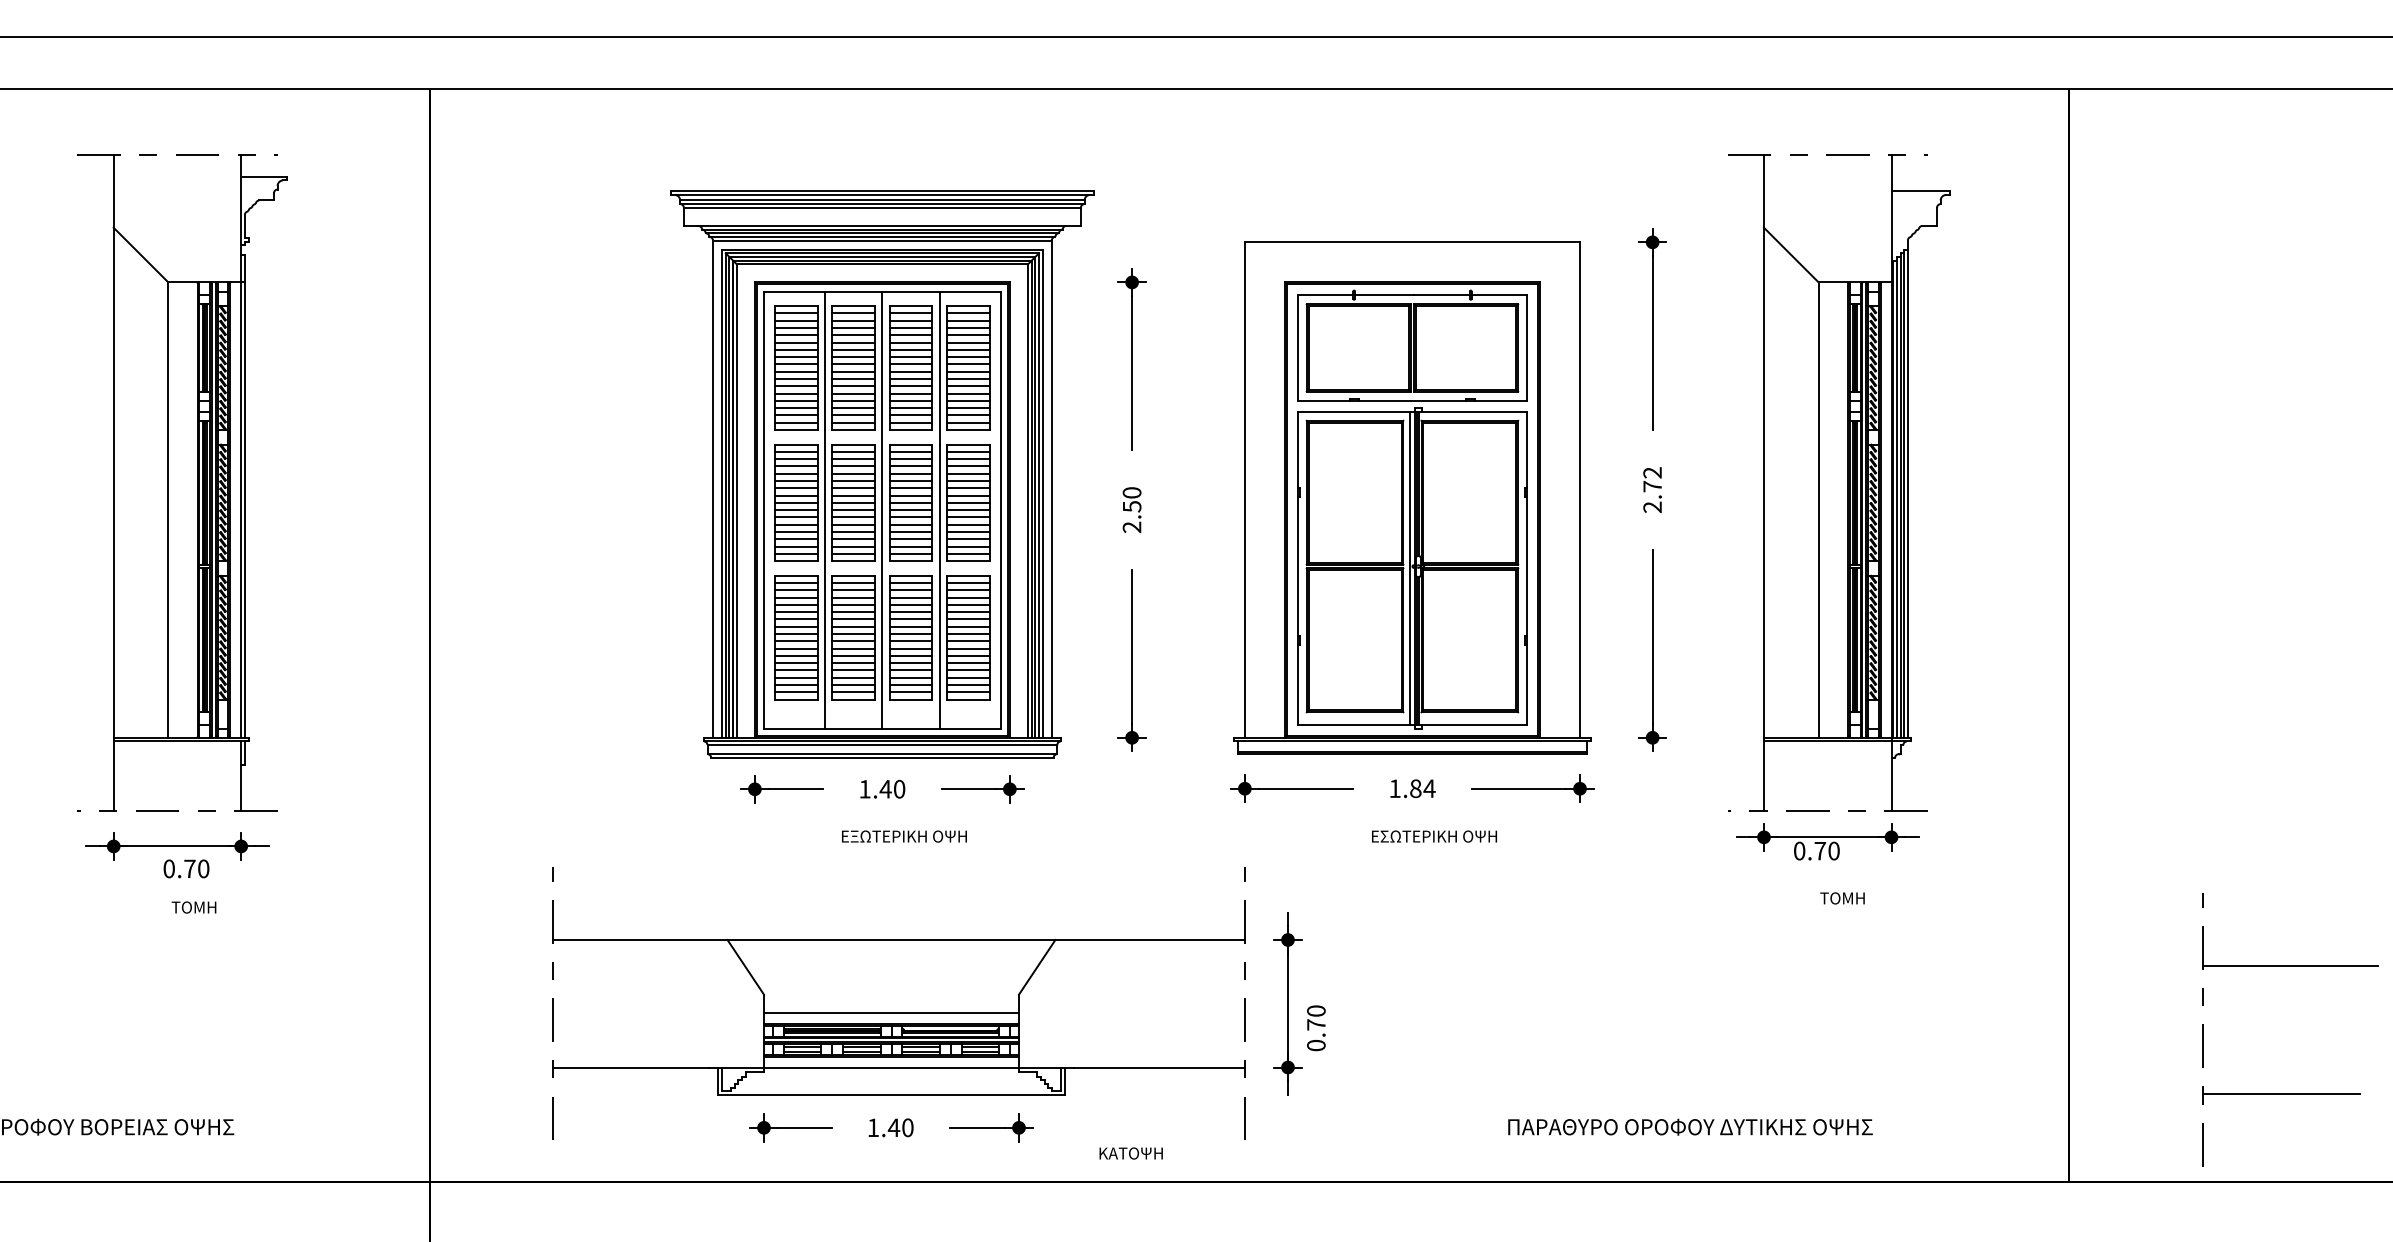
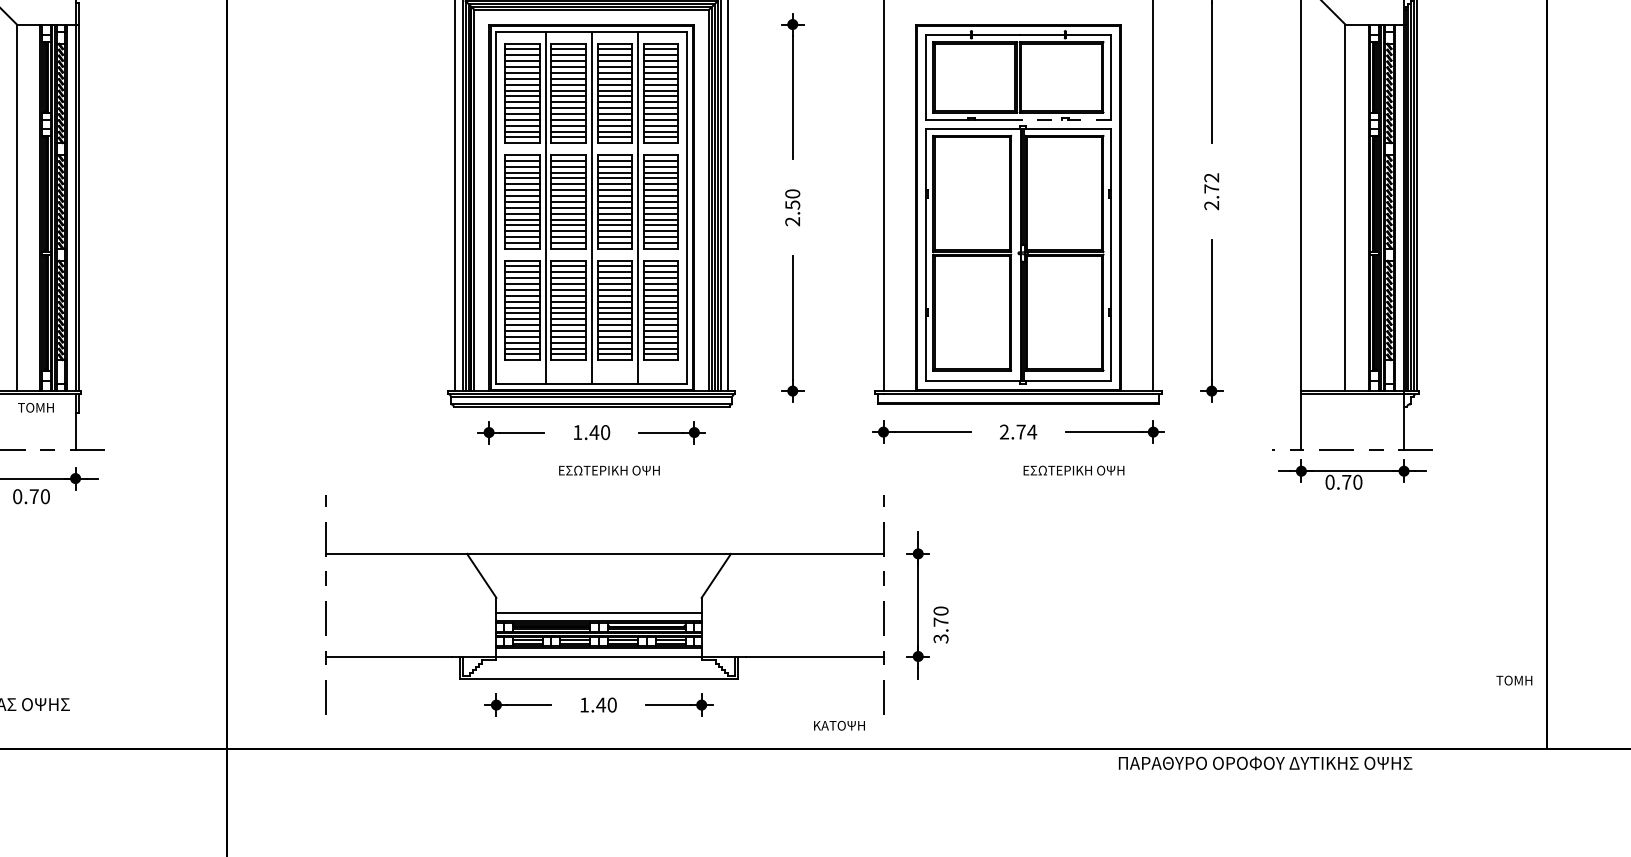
line: (1468, 400) -> (1063, 119), solid -> dashed
line: (1409, 568) -> (1016, 254), removed
text: (1405, 788) -> (1012, 431), 1.84 -> 2.74
text: (854, 836) -> (569, 470), ΕΞΩΤΕΡΙΚΗ ΟΨΗ -> ΕΣΩΤΕΡΙΚΗ ΟΨΗ
text: (1434, 836) -> (1074, 470), moved
text: (1842, 898) -> (1514, 680), moved
text: (193, 907) -> (35, 407), moved
text: (1316, 1045) -> (941, 638), 0.70 -> 3.70
text: (1690, 1126) -> (1265, 762), moved
text: (1130, 1153) -> (838, 725), moved

